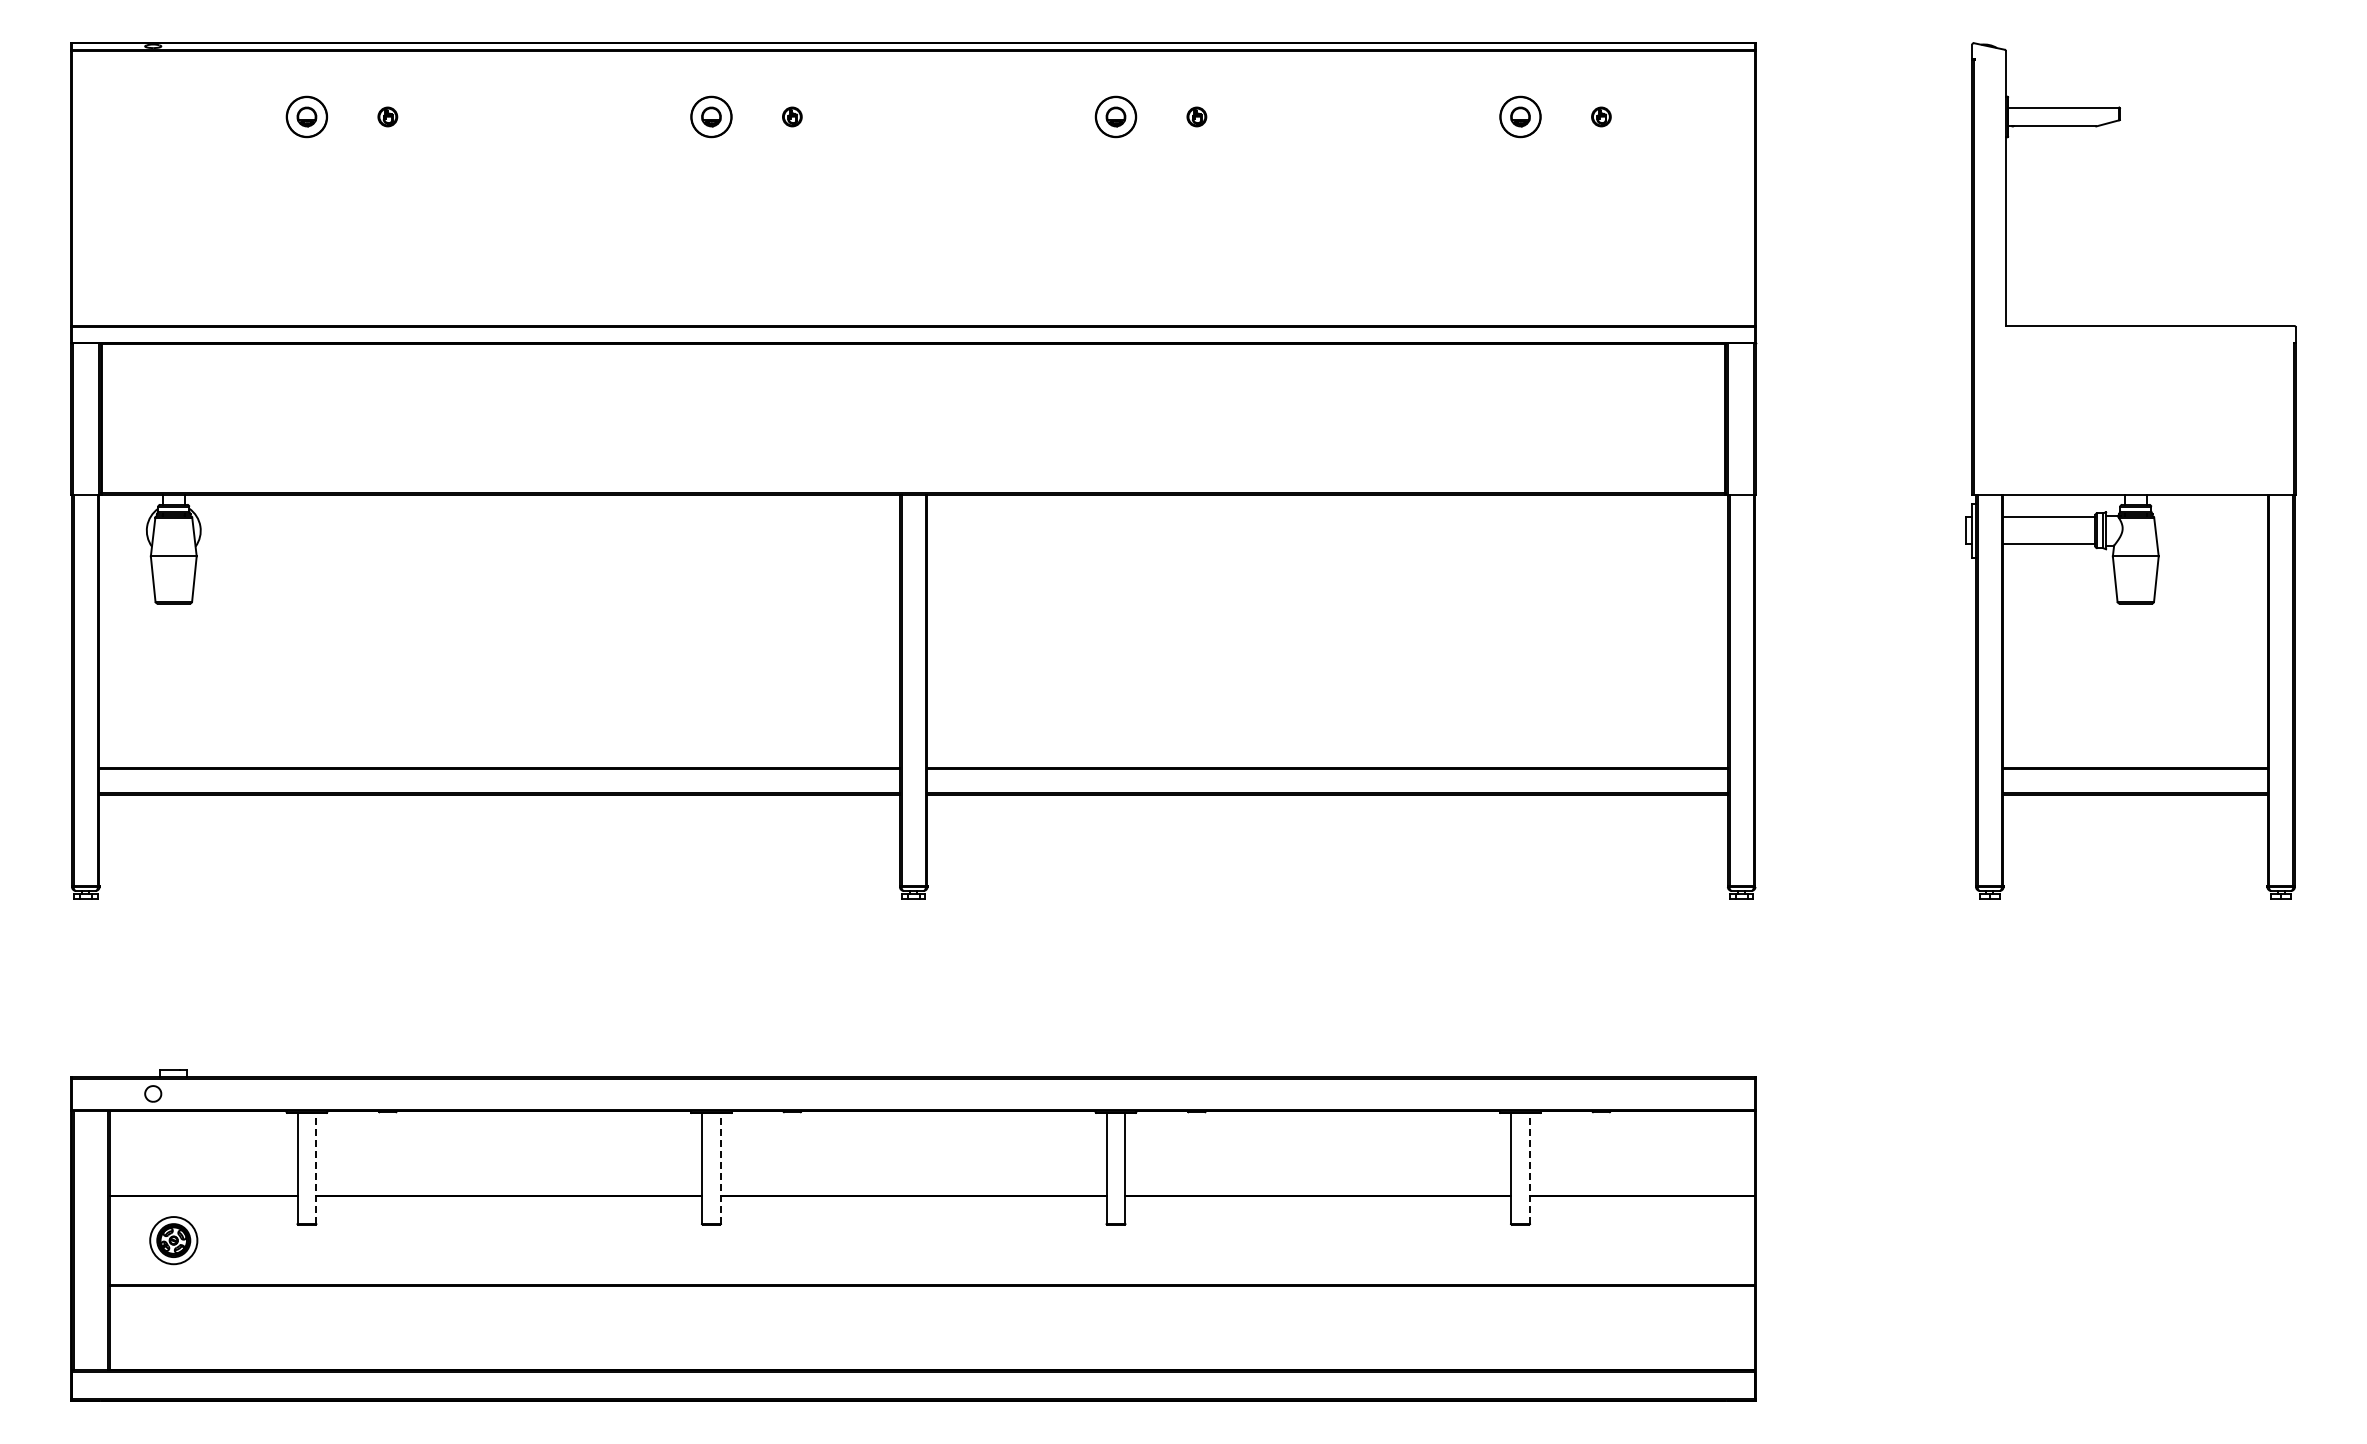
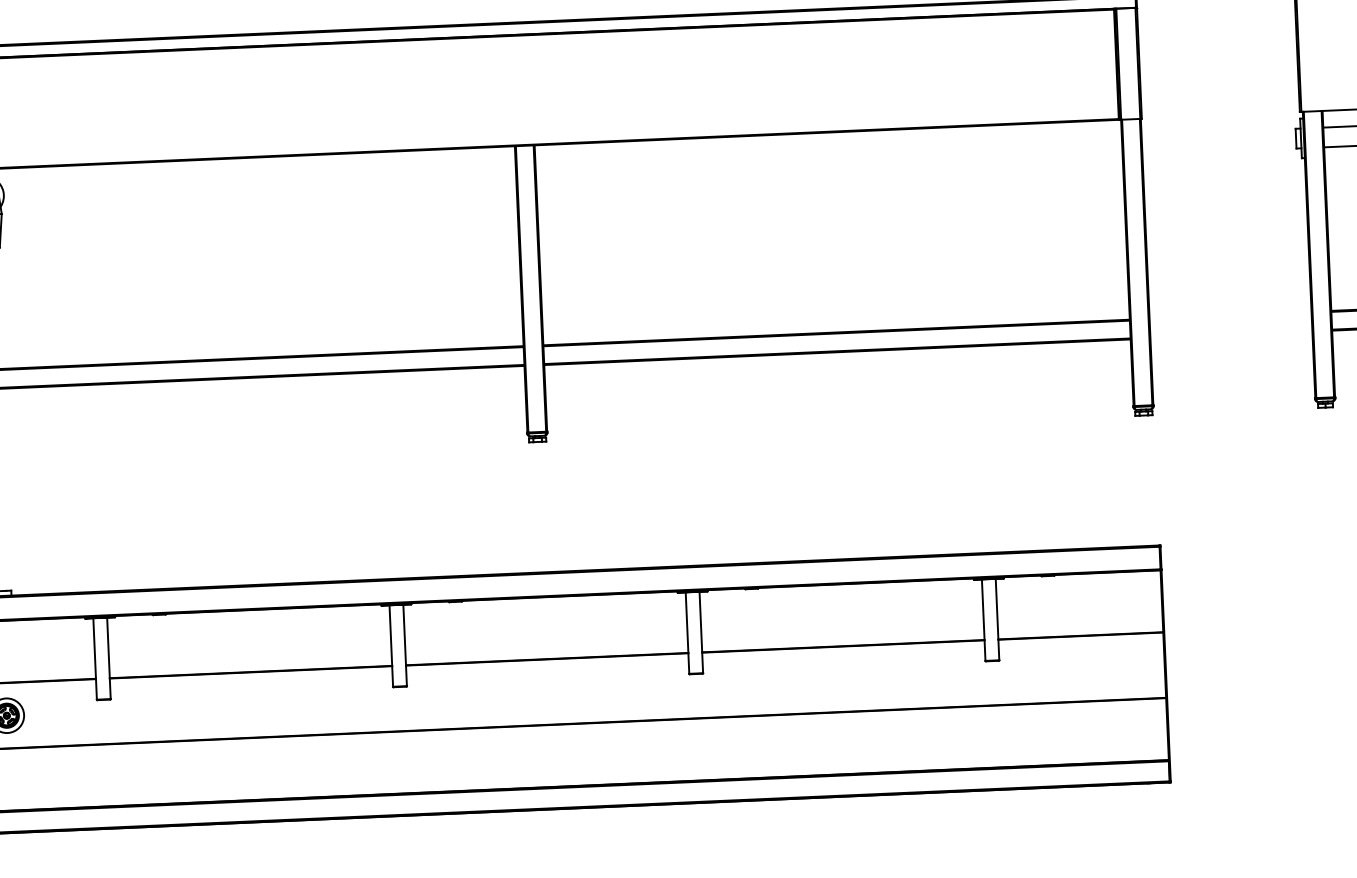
line: (316, 1168) -> (109, 658), dashed -> solid
line: (720, 1168) -> (404, 645), dashed -> solid
line: (1529, 1168) -> (997, 619), dashed -> solid

